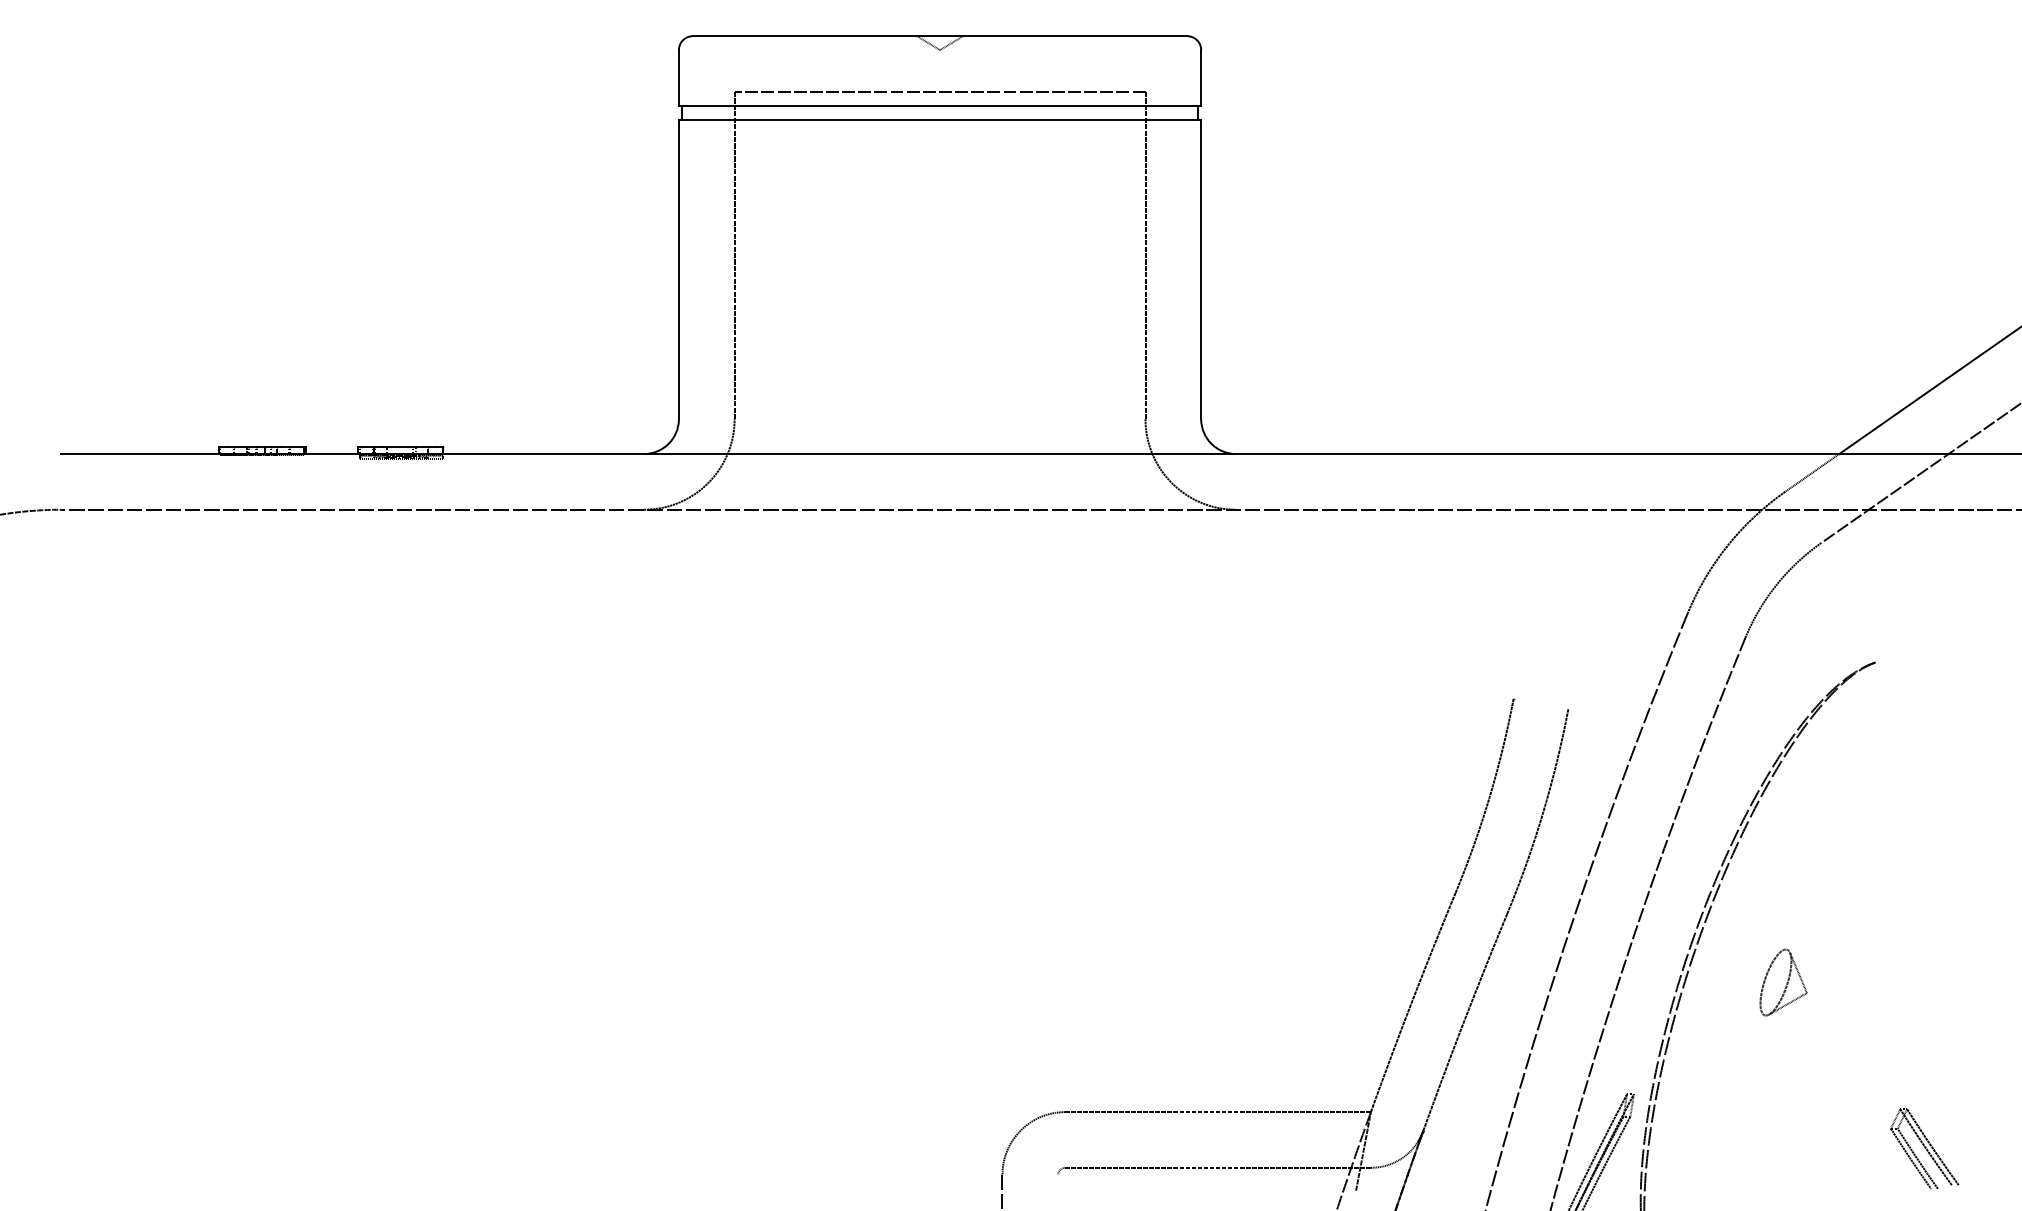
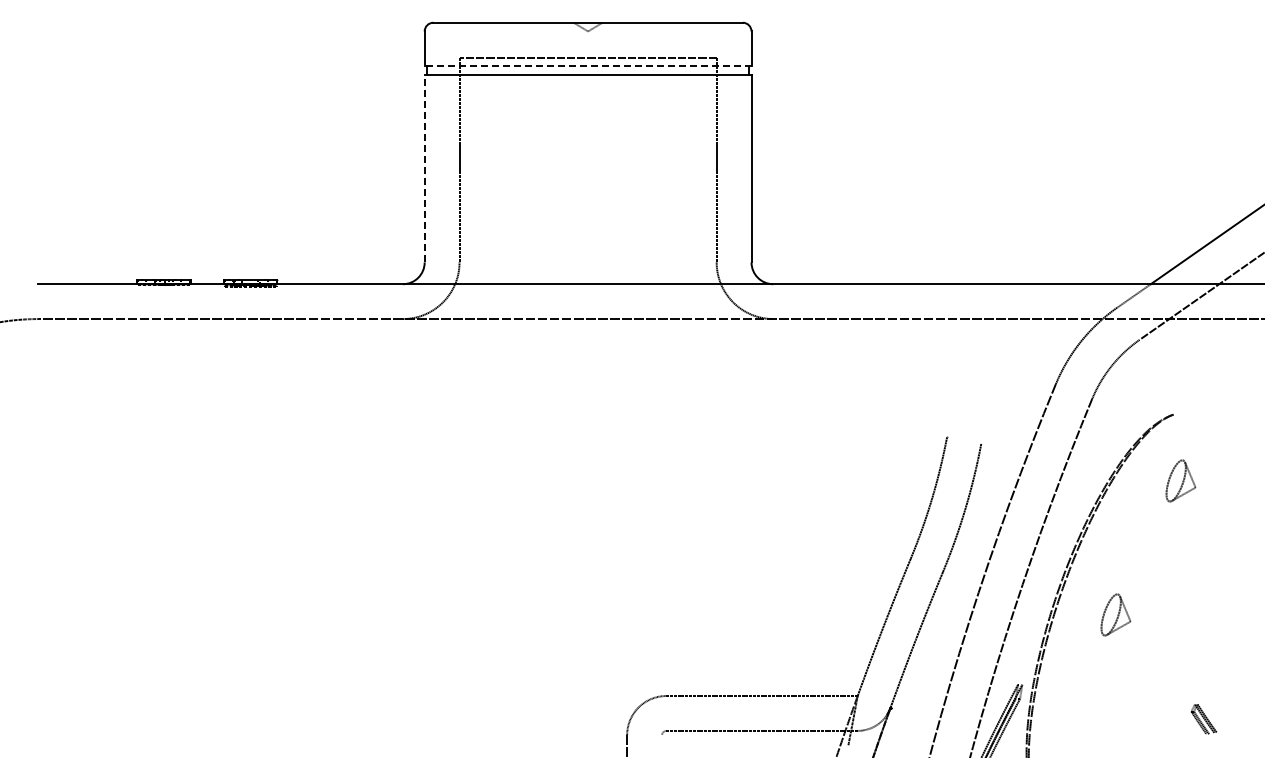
line: (939, 106) -> (587, 66), solid -> dashed
line: (678, 269) -> (424, 168), solid -> dashed
part: (1886, 767) -> (1180, 480), added
part: (1923, 1149) -> (1203, 719), size x0.6

